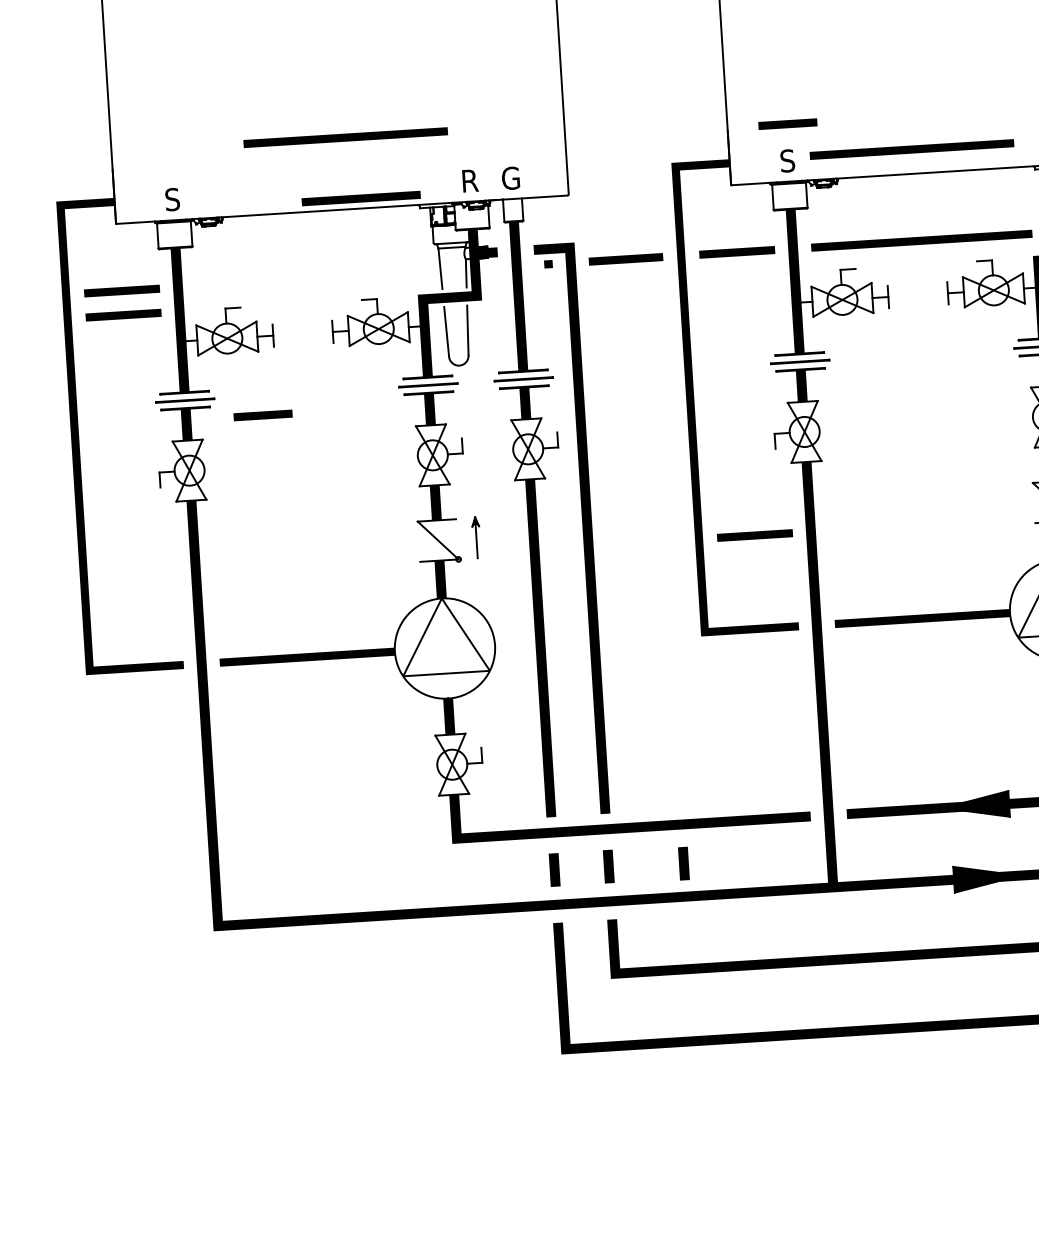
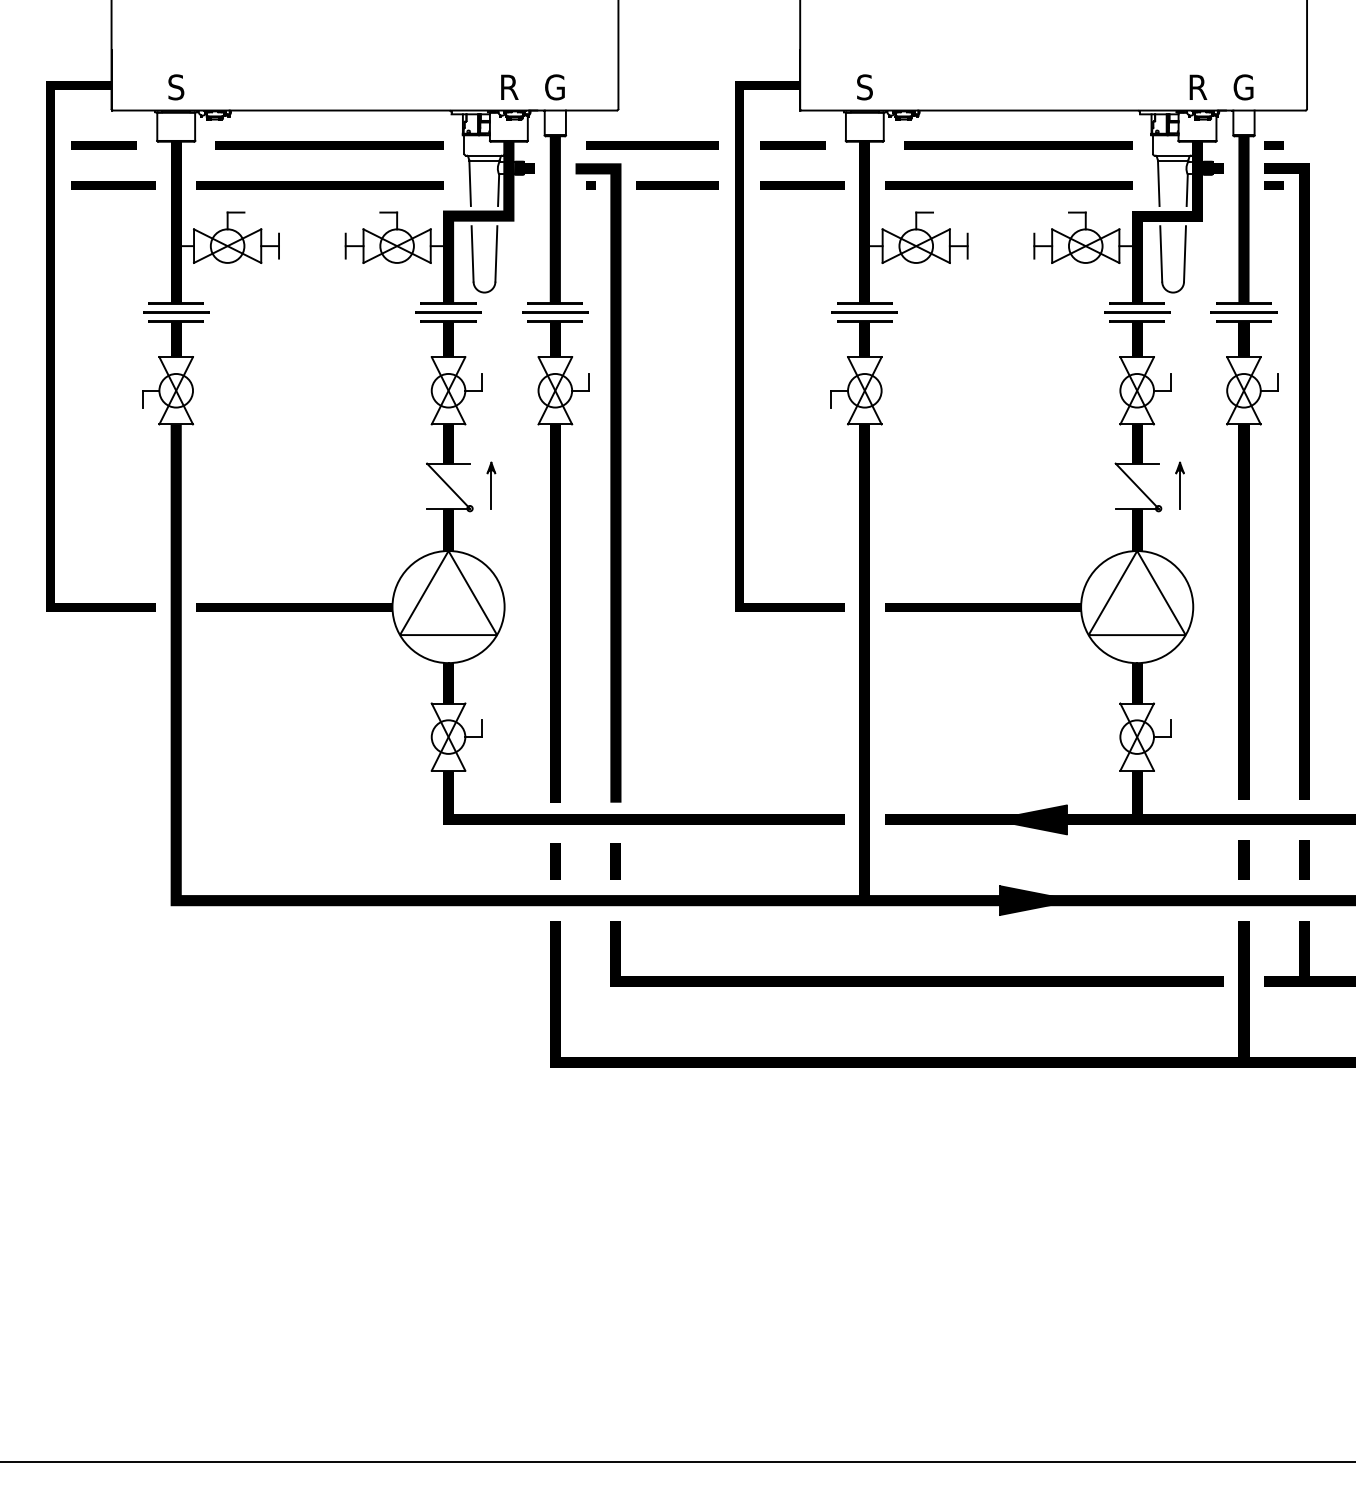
line: (787, 124) -> (792, 145), moved
line: (345, 137) -> (329, 145), moved
line: (912, 149) -> (1018, 145), moved
line: (361, 198) -> (652, 145), moved
line: (306, 279) -> (319, 185), added
line: (123, 314) -> (113, 212), removed
line: (262, 415) -> (103, 145), moved
line: (755, 535) -> (802, 502), removed
line: (683, 863) -> (699, 863), removed

